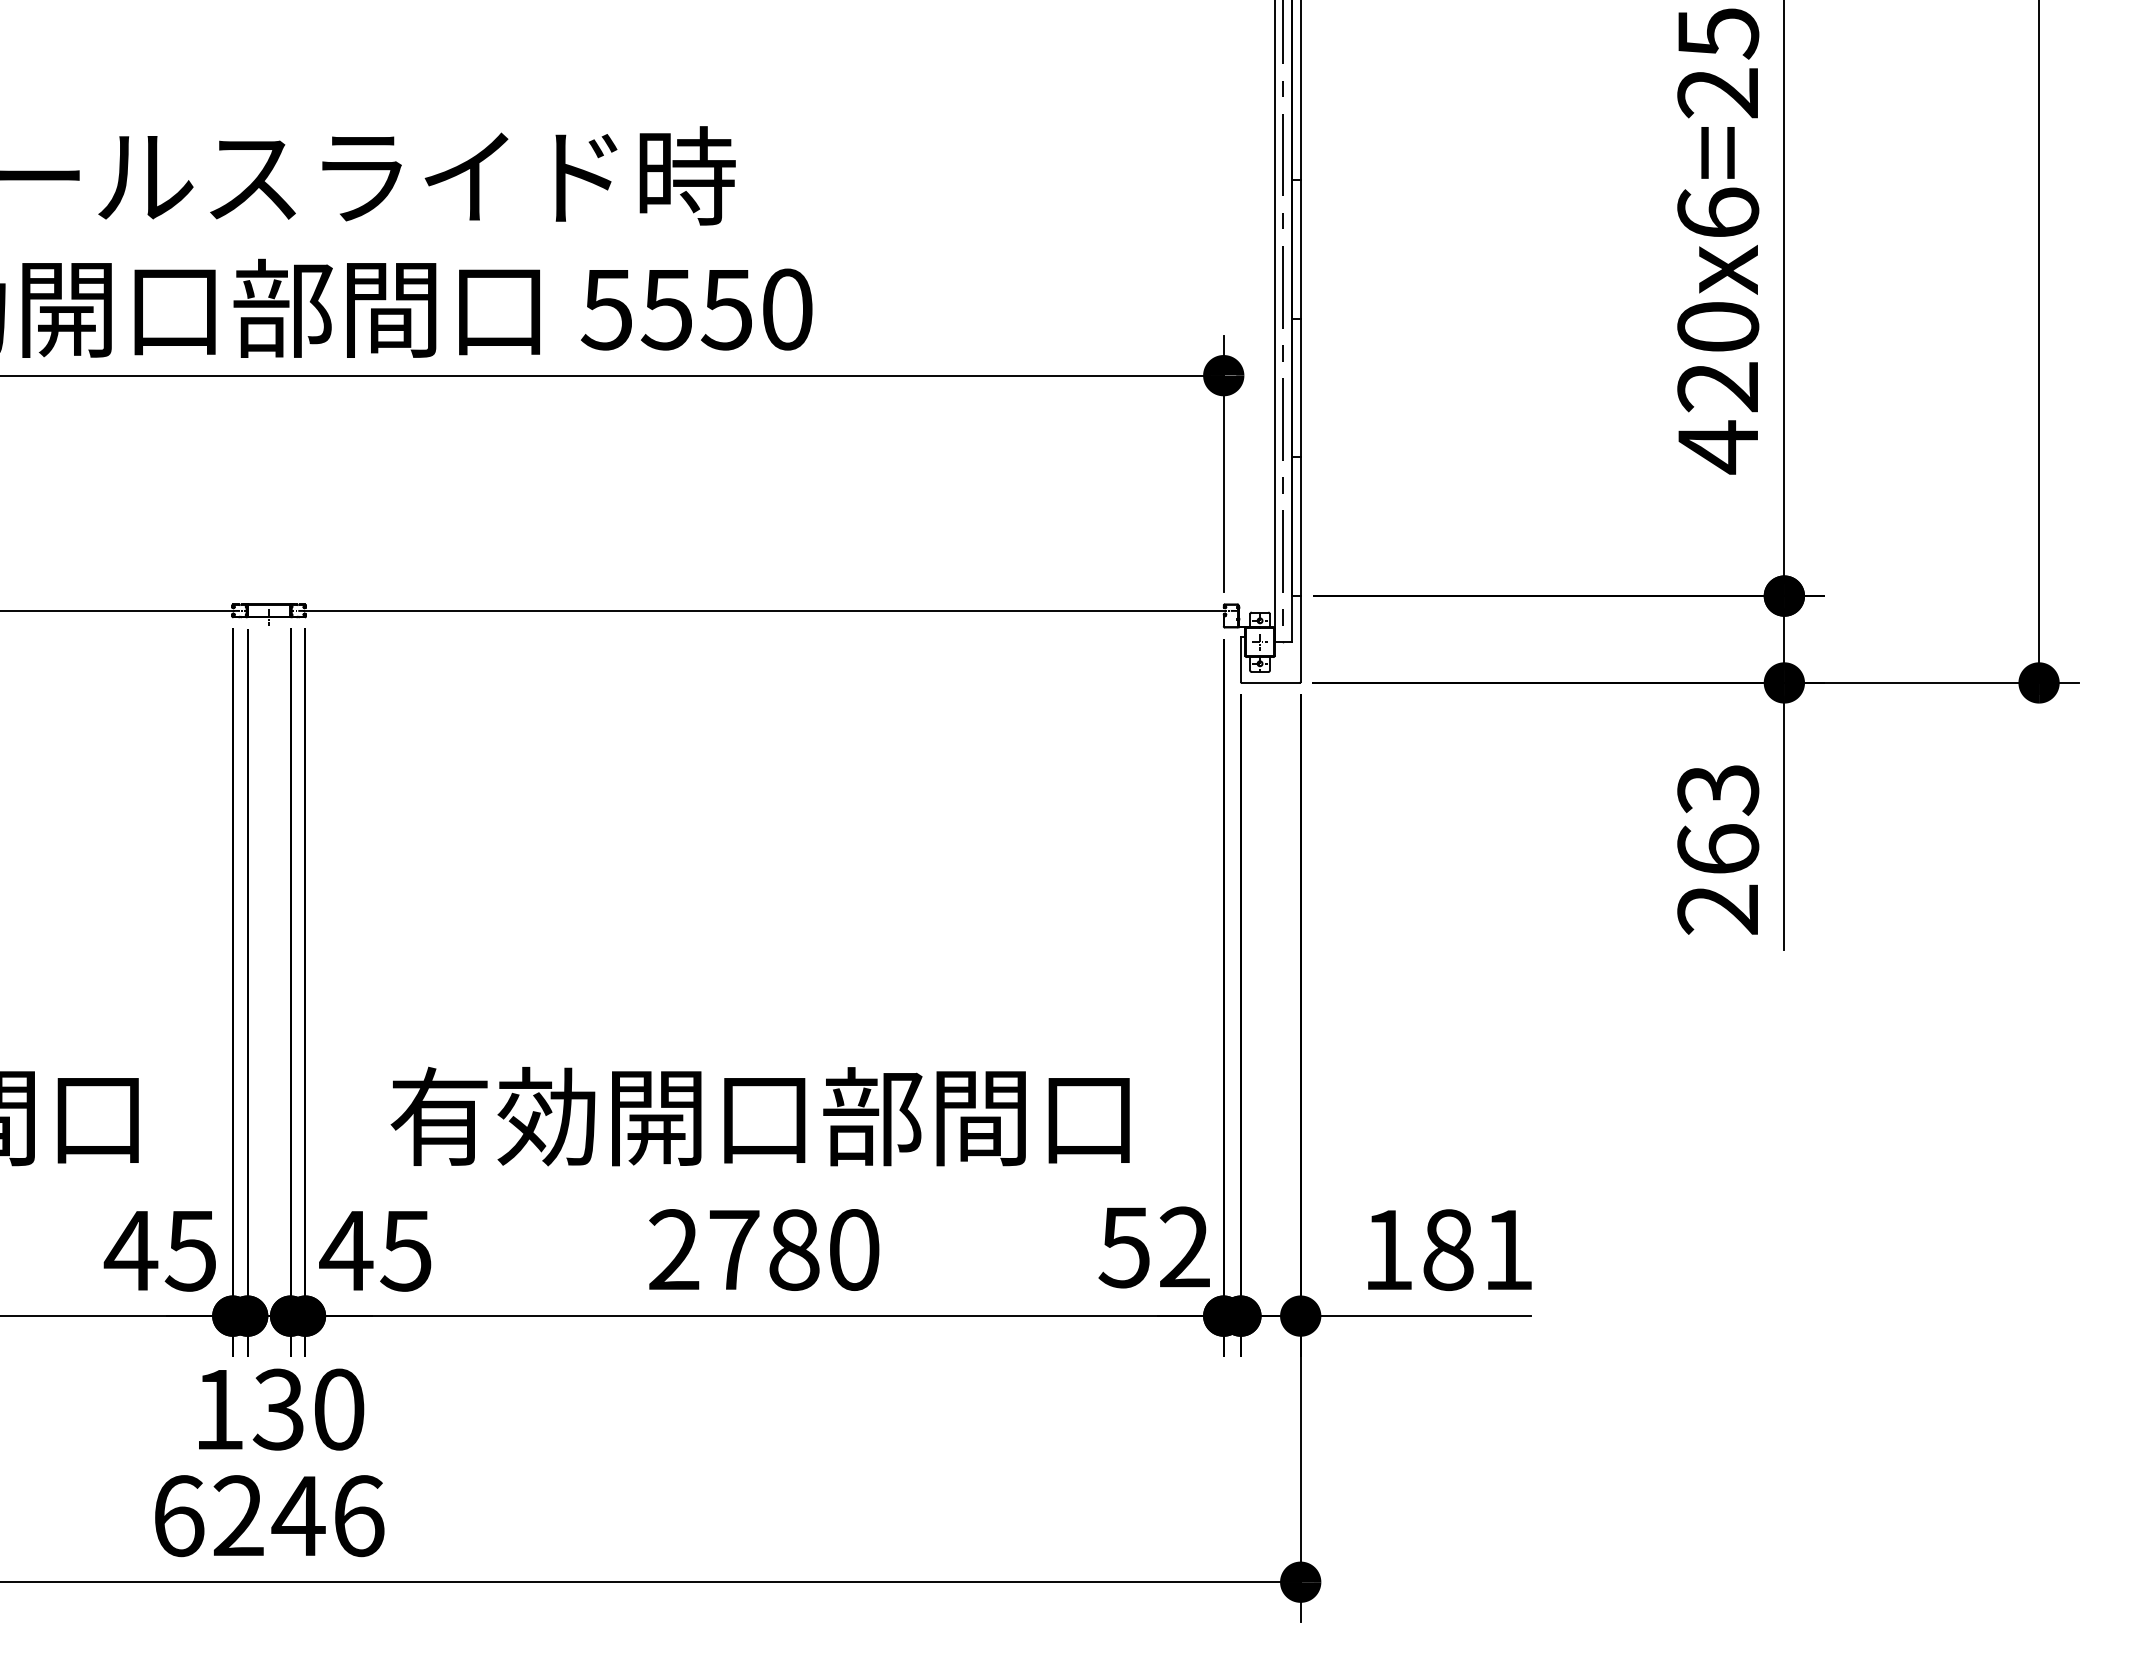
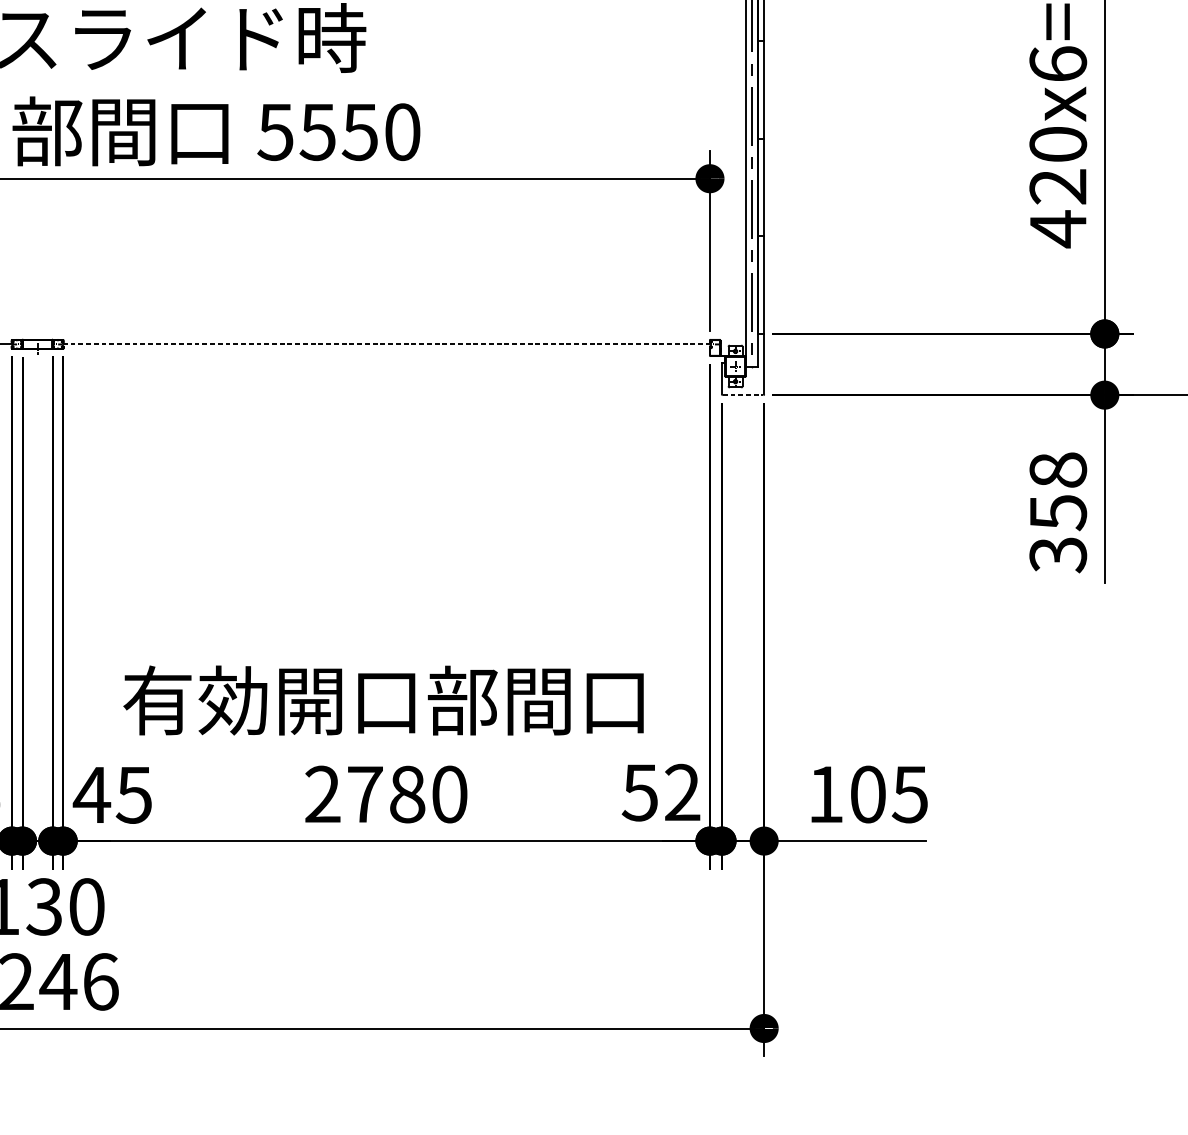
line: (764, 610) -> (386, 344), solid -> dashed
line: (1270, 682) -> (742, 394), solid -> dashed
text: (1718, 850) -> (1058, 513), 263 -> 358
text: (1477, 1250) -> (888, 794), 181 -> 105

